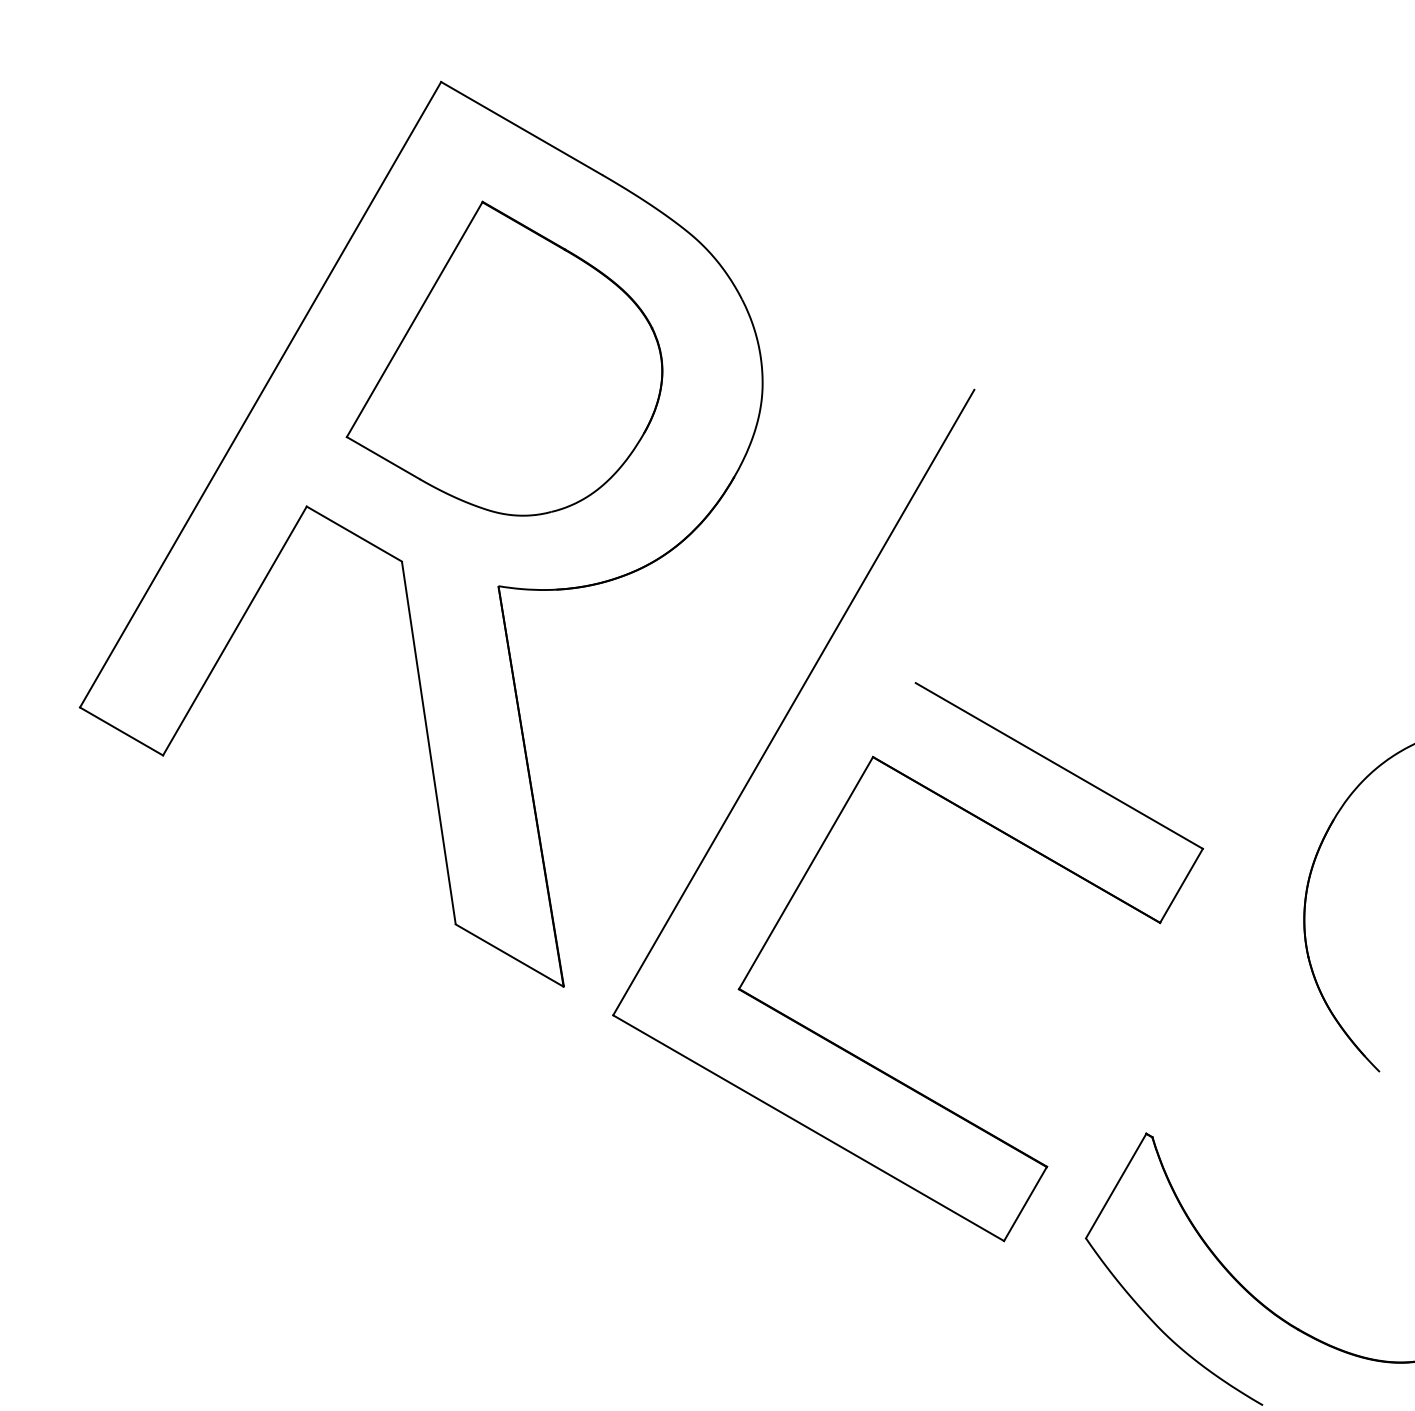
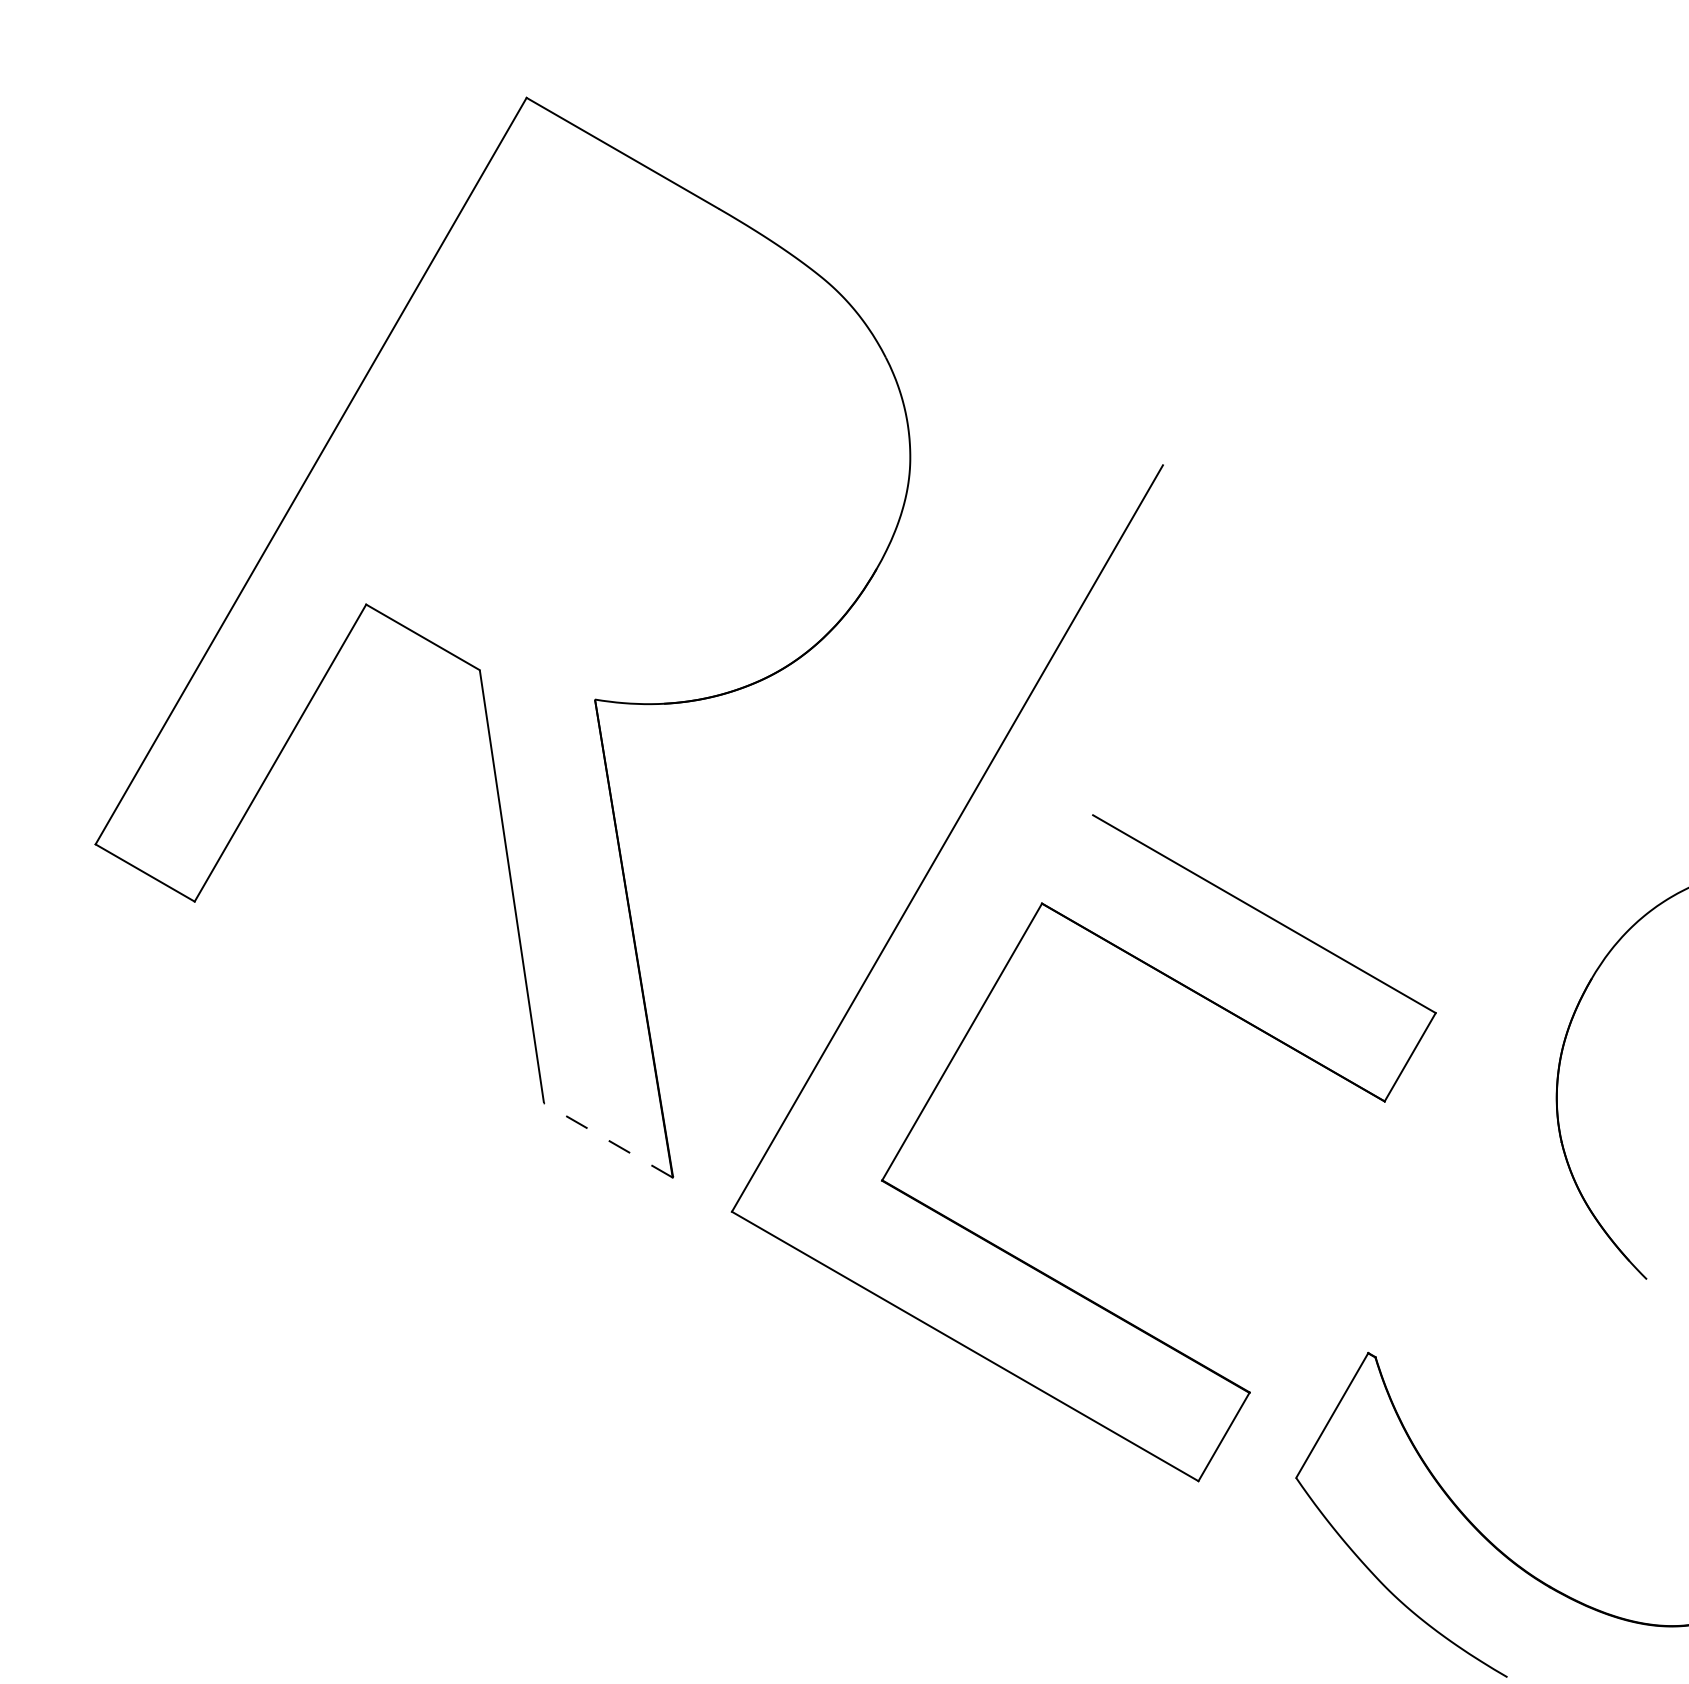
part: (504, 358) -> (602, 427), removed
line: (509, 955) -> (608, 1140), solid -> dashed

